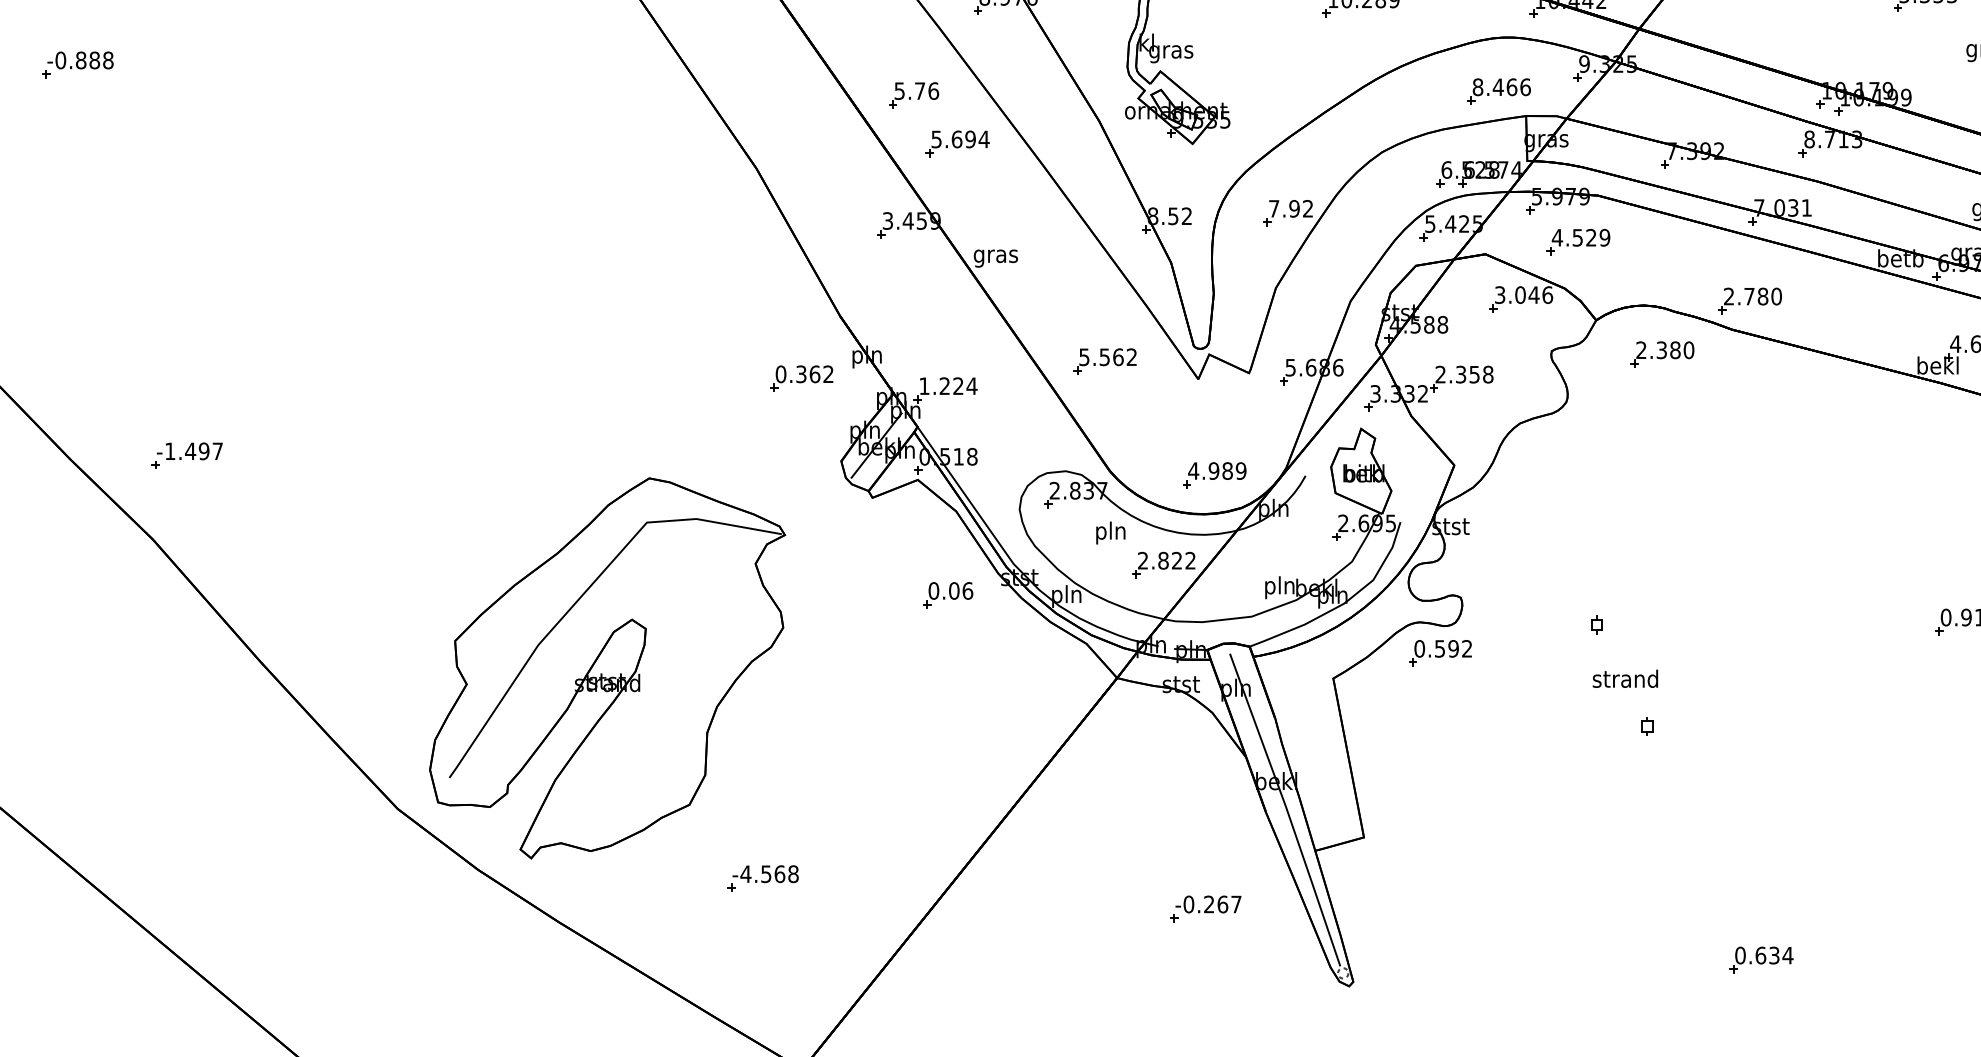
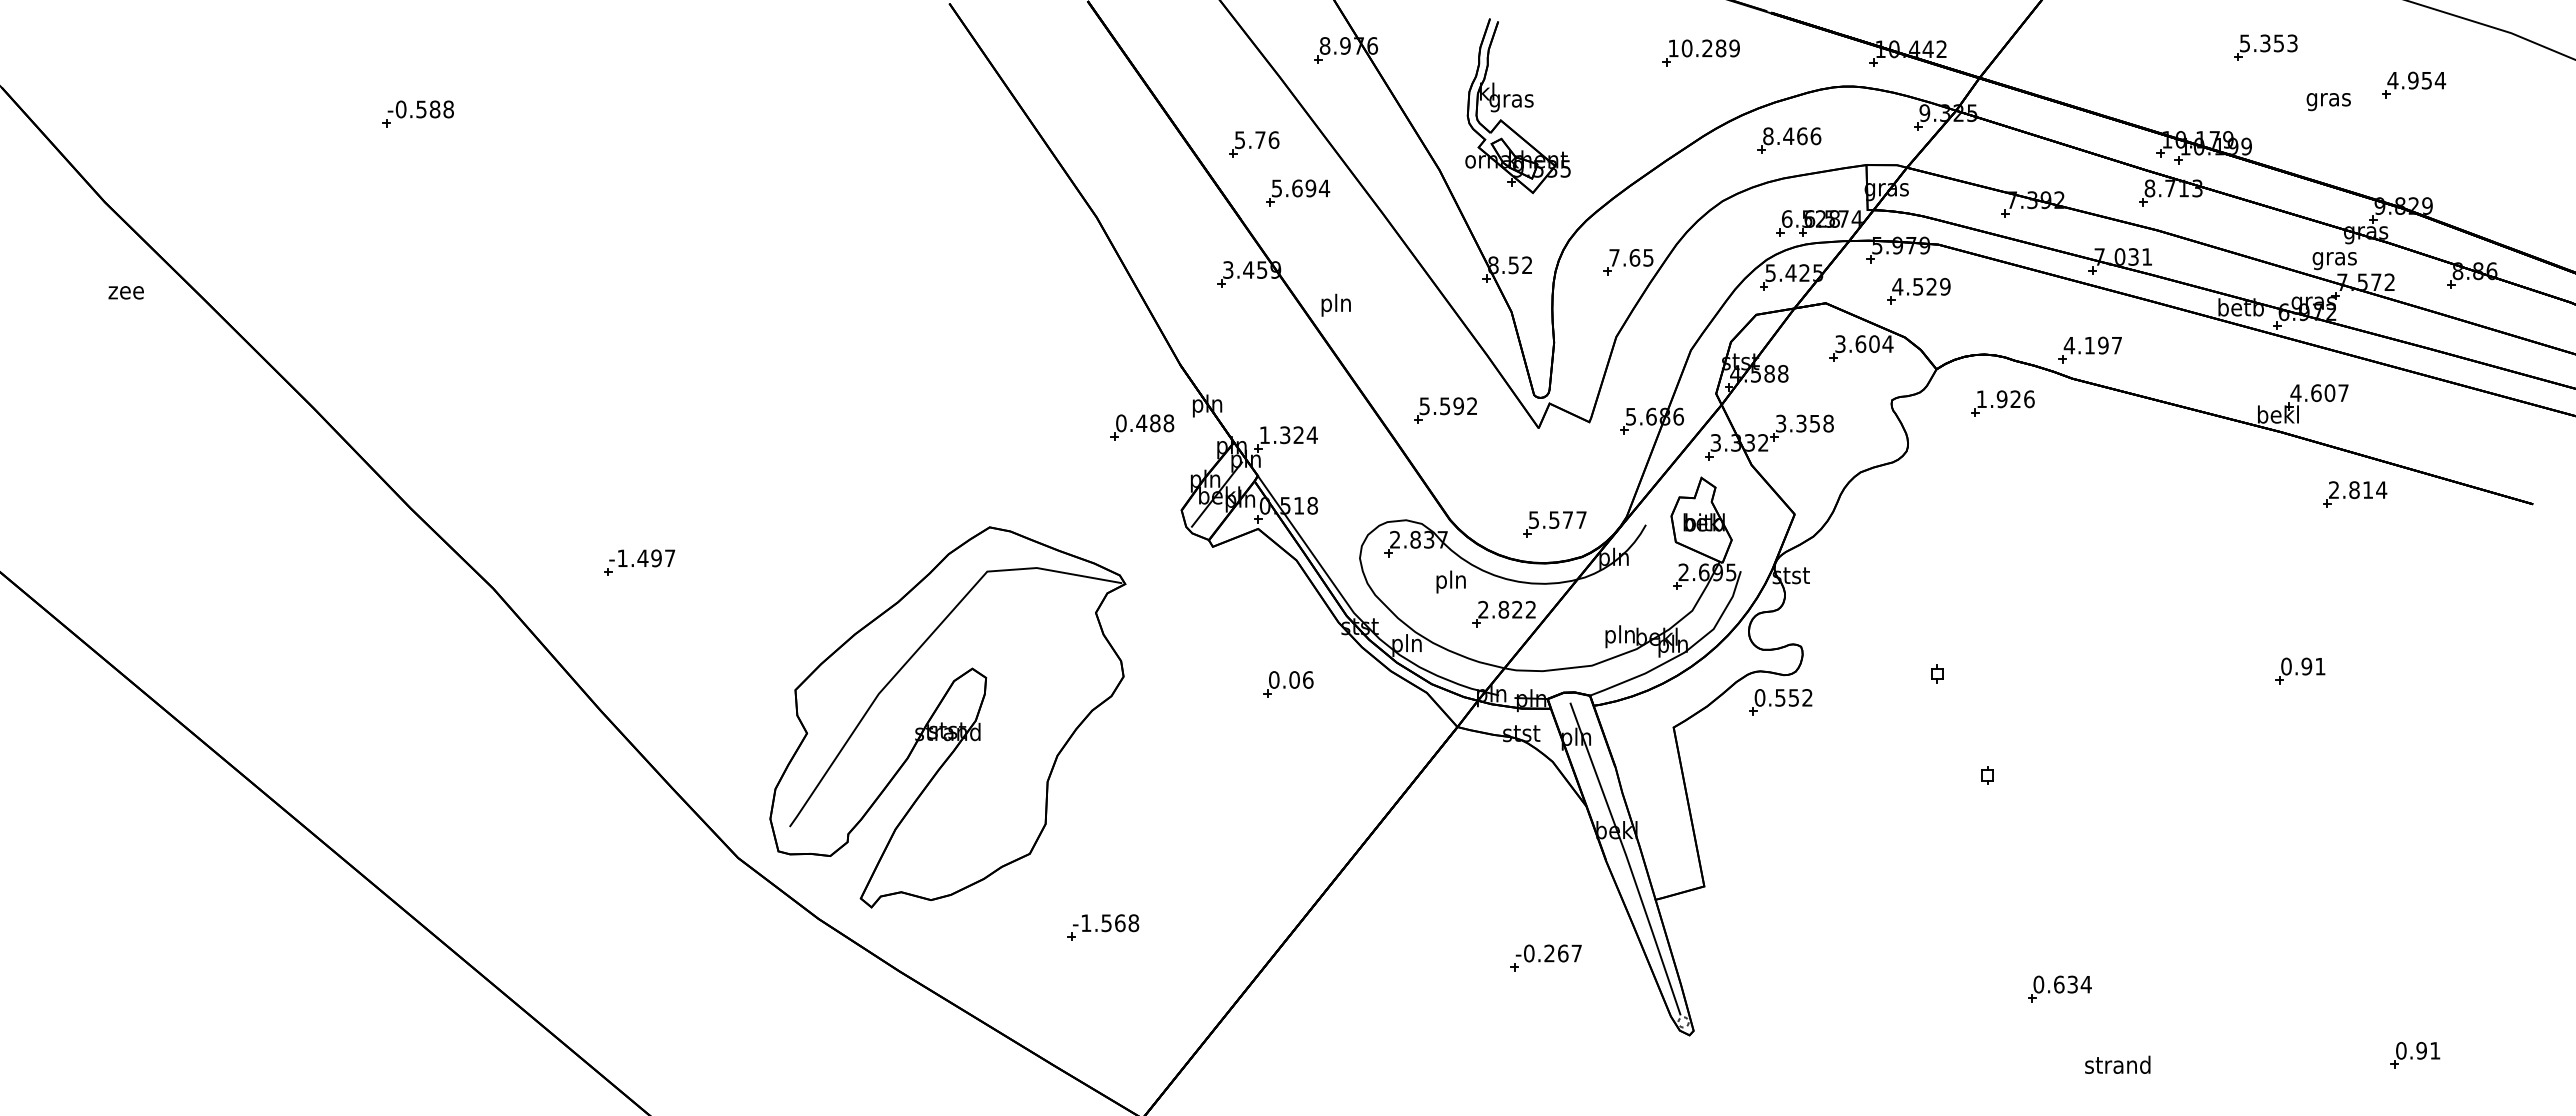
text: (81, 60) -> (421, 109), -0.888 -> -0.588
part: (1499, 91) -> (1789, 140), moved
text: (1301, 208) -> (1641, 257), 7.92 -> 7.65
text: (996, 255) -> (1336, 304), gras -> pln
text: (1534, 294) -> (1874, 343), 3.046 -> 3.604
text: (1752, 296) -> (2092, 345), 2.780 -> 4.197
text: (1665, 350) -> (2005, 399), 2.380 -> 1.926
text: (1118, 357) -> (1458, 406), 5.562 -> 5.592
text: (815, 374) -> (1155, 423), 0.362 -> 0.488
text: (1441, 374) -> (1781, 423), 2.358 -> 3.358
text: (945, 386) -> (1285, 435), 1.224 -> 1.324
part: (187, 455) -> (639, 562), moved
text: (1217, 470) -> (1557, 519), 4.989 -> 5.577
part: (948, 595) -> (1288, 684), moved
text: (1453, 648) -> (1793, 697), 0.592 -> 0.552
text: (1625, 678) -> (2117, 1064), moved
text: (745, 873) -> (1085, 922), -4.568 -> -1.568
part: (1761, 959) -> (2059, 988), moved

